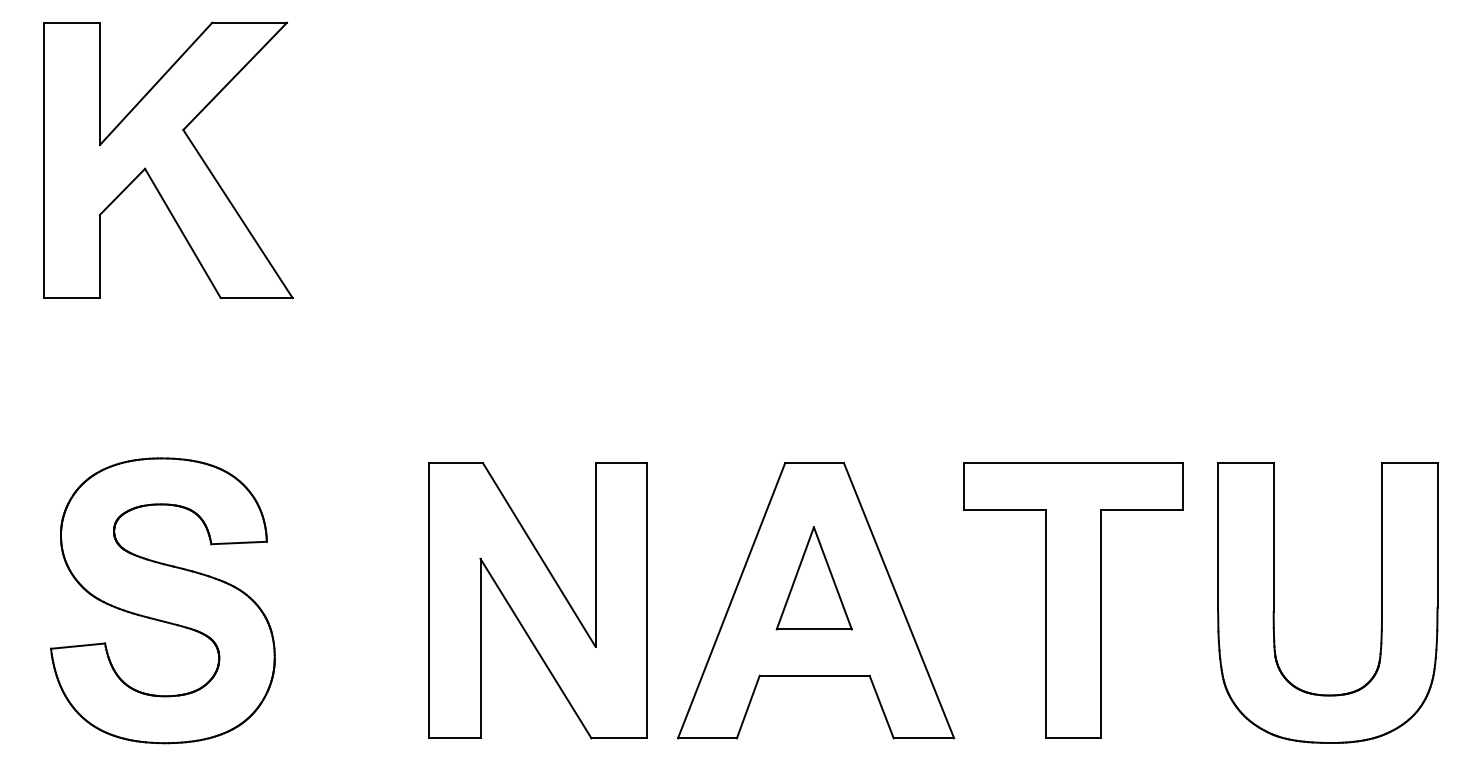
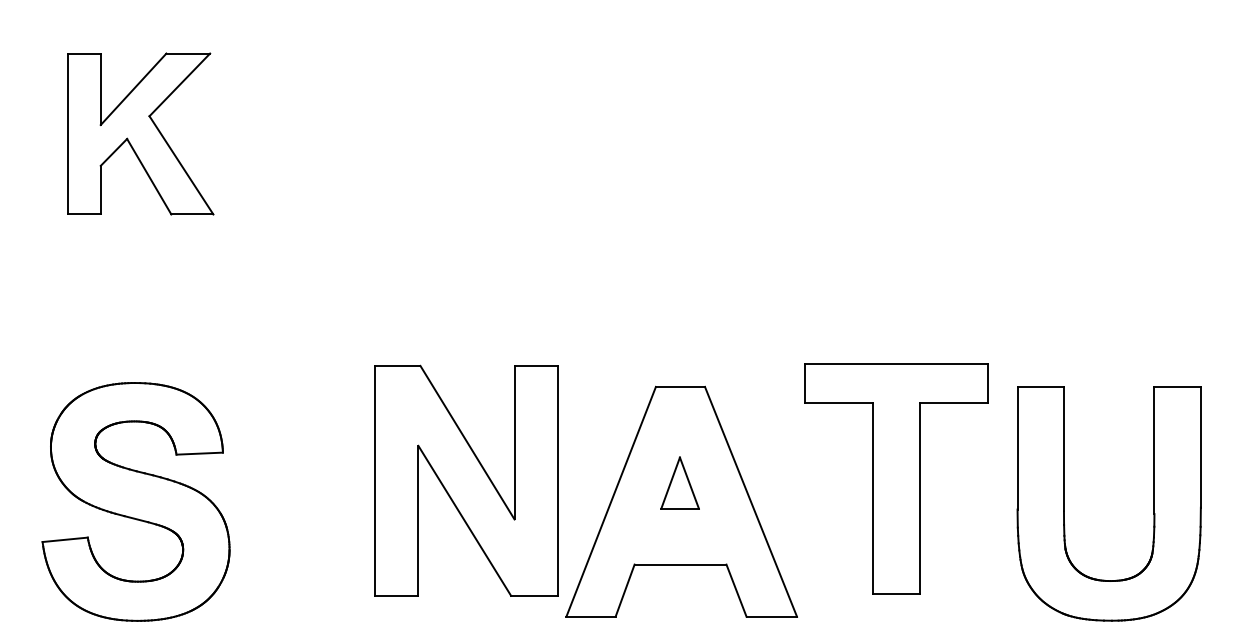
part: (168, 159) -> (140, 133), size x0.7
part: (813, 577) -> (679, 482), size x0.6
part: (538, 600) -> (466, 480), moved
part: (1073, 600) -> (896, 478), moved

